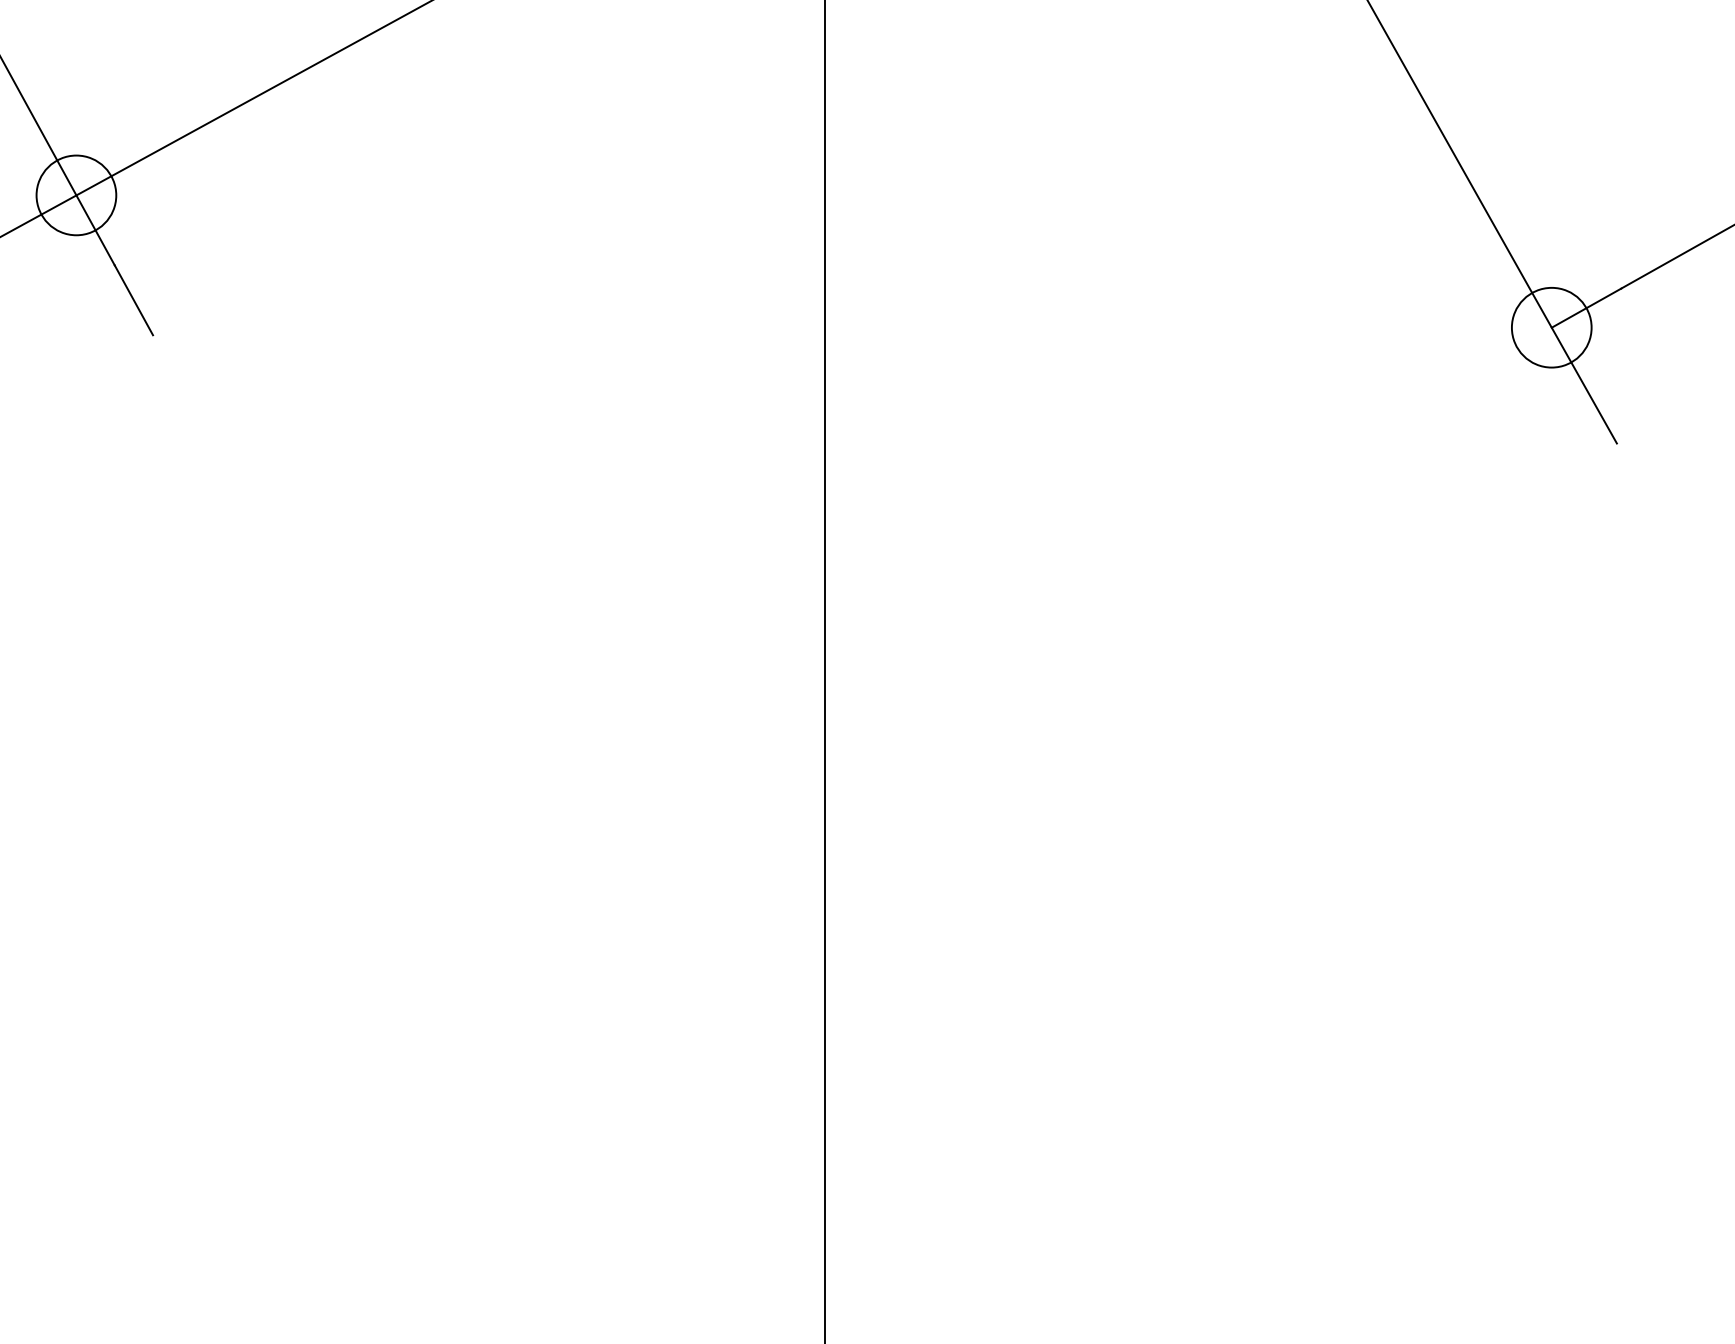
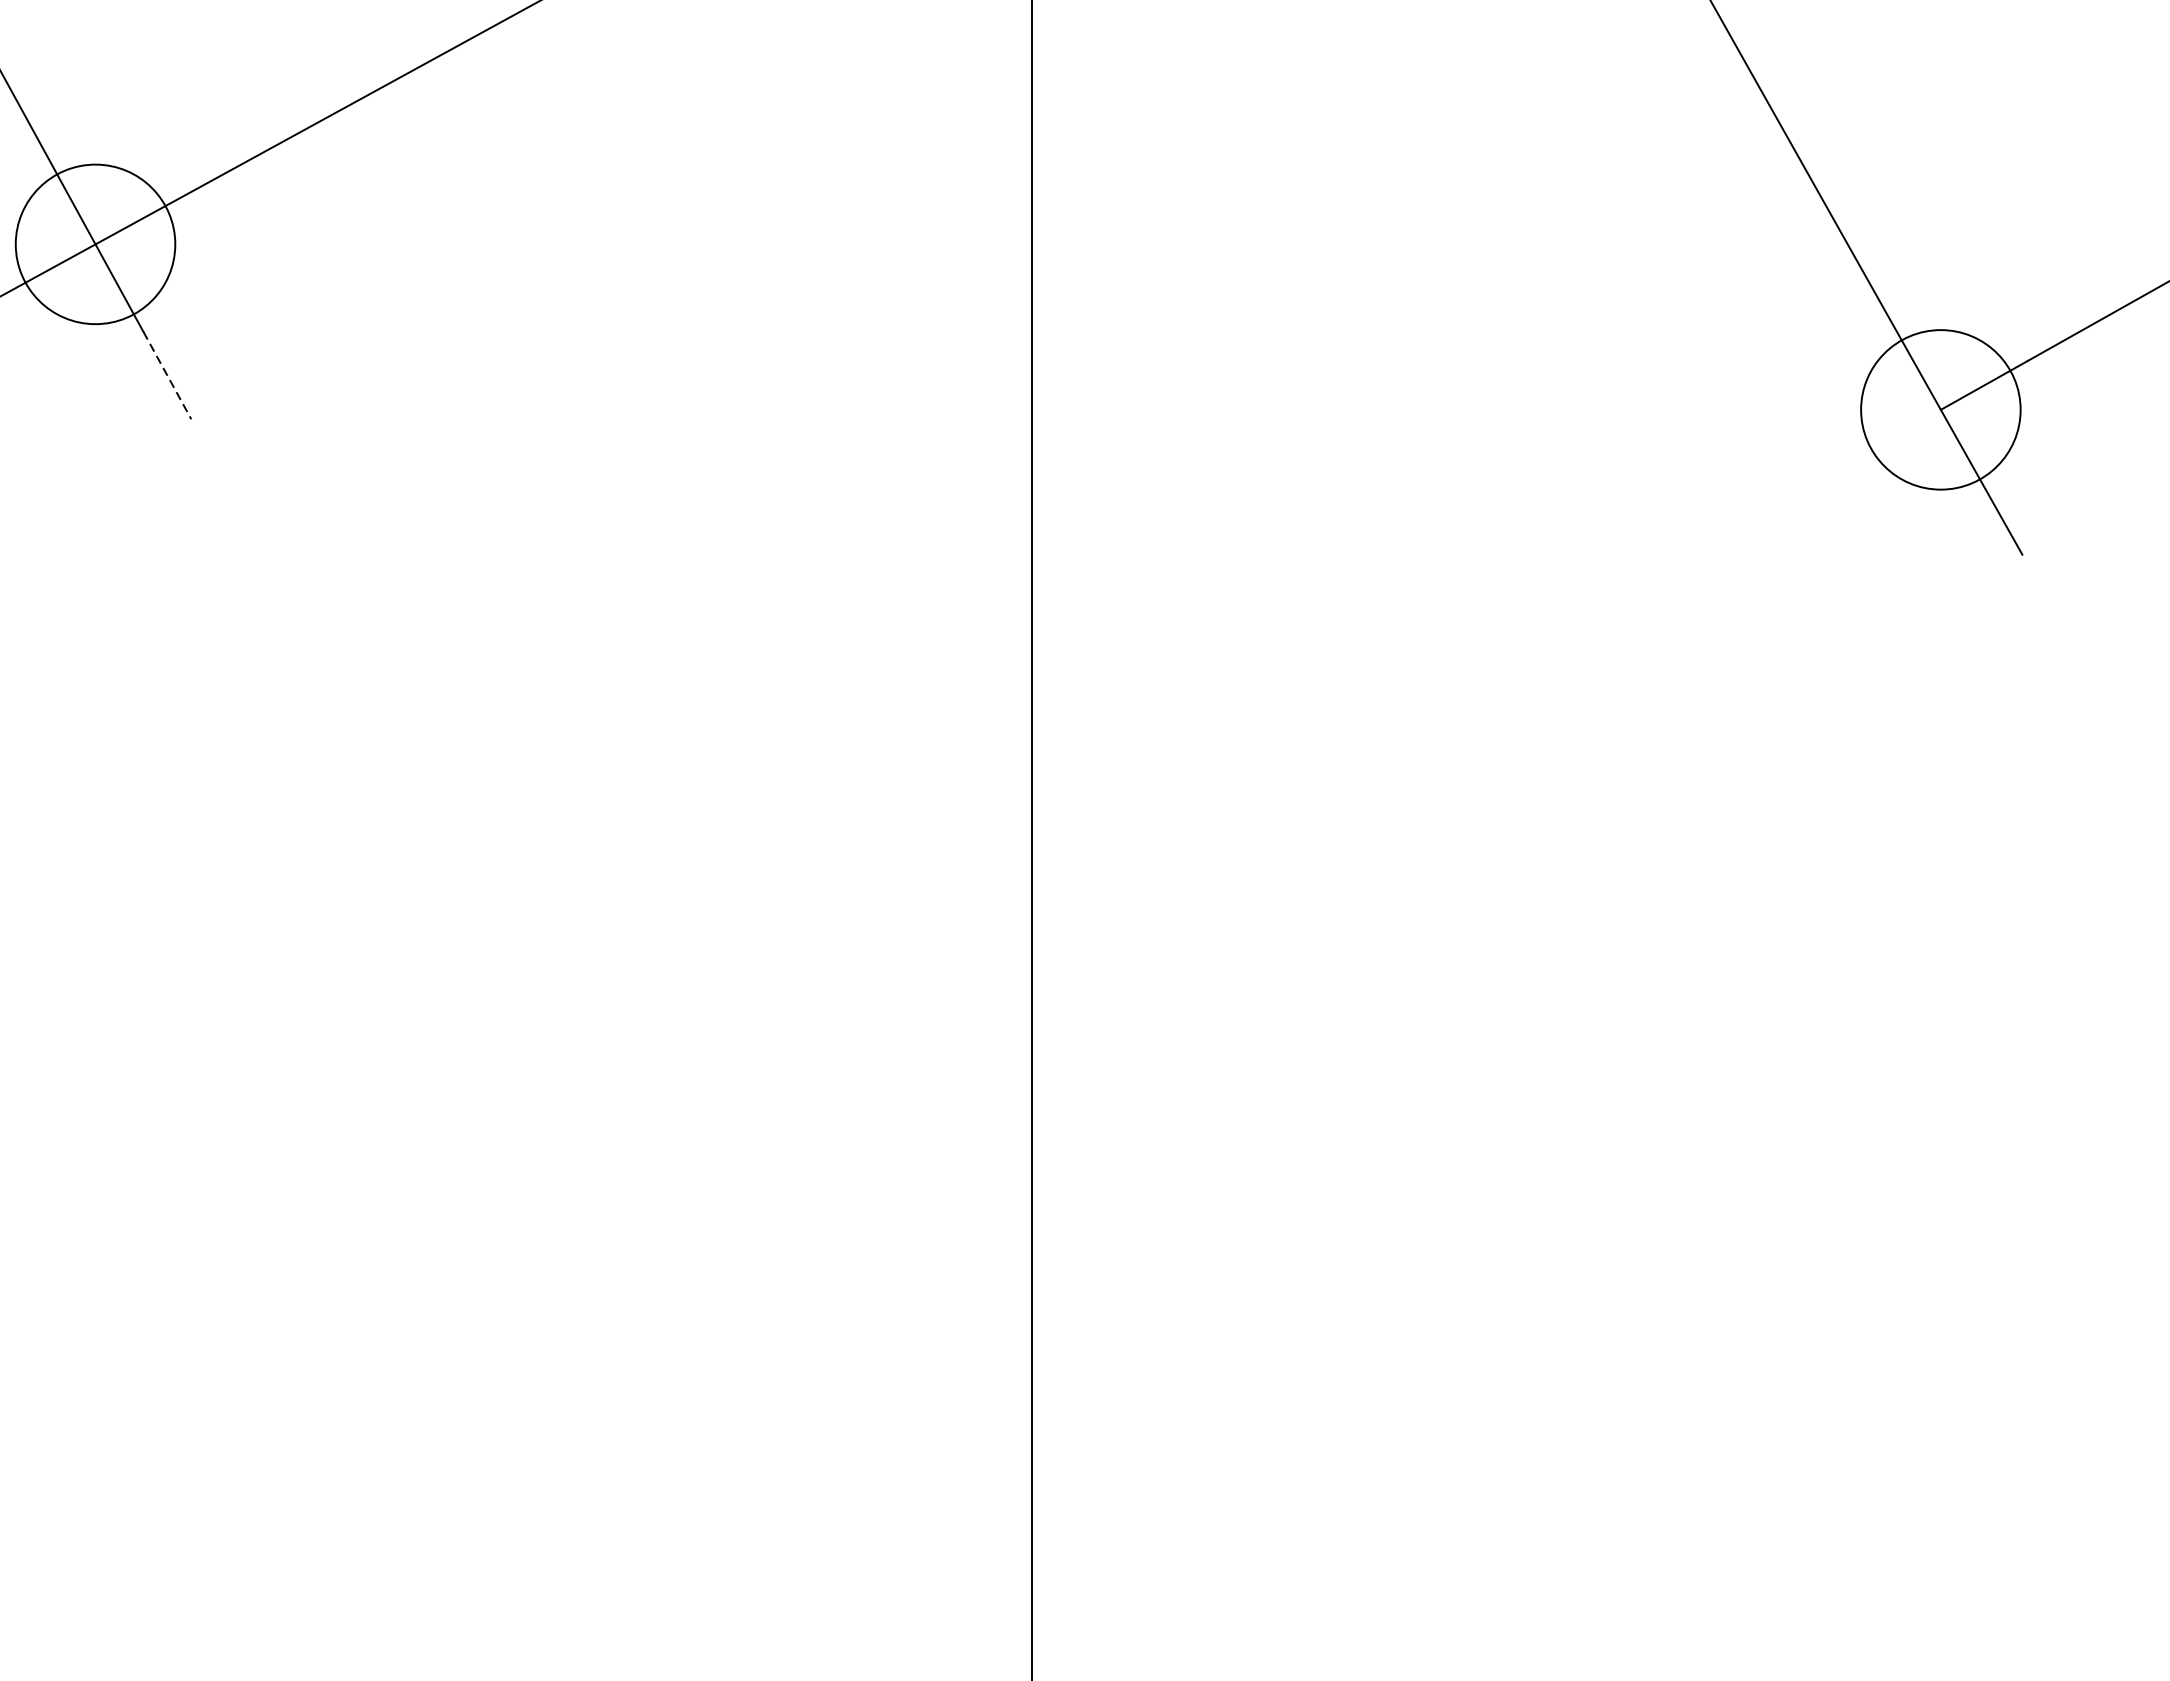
circle: (76, 195) -> (95, 244), size x1.6
line: (133, 300) -> (166, 375), solid -> dashed
circle: (1551, 327) -> (1940, 409), size x1.6

